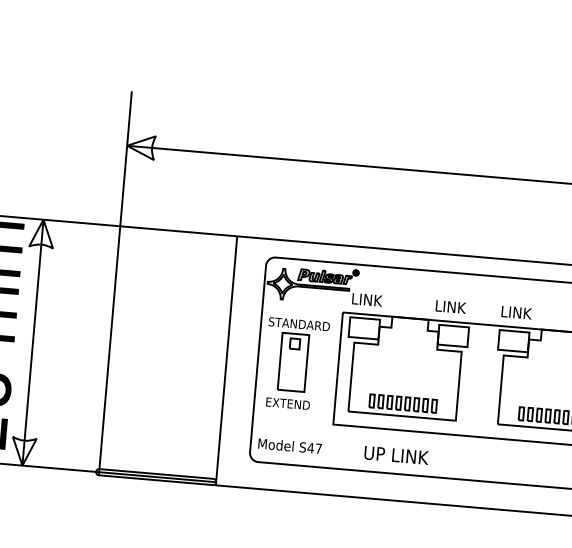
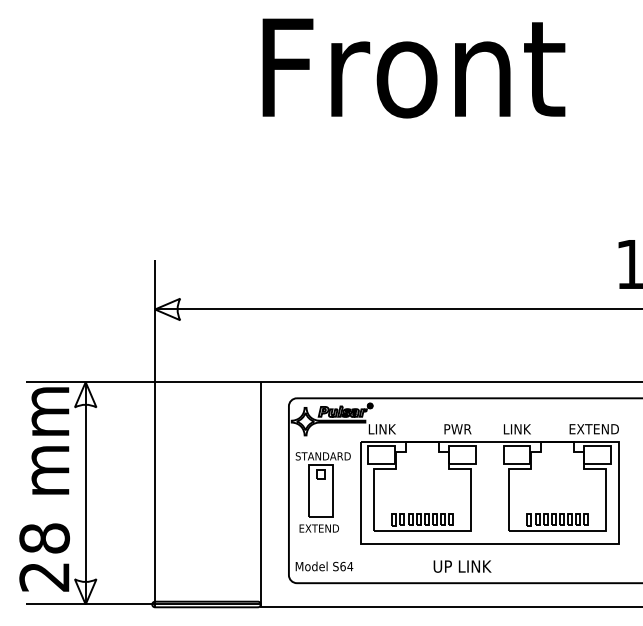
text: (451, 307) -> (458, 429), LINK -> PWR
text: (314, 448) -> (346, 566), S47 -> S64
text: (396, 455) -> (462, 566), moved

